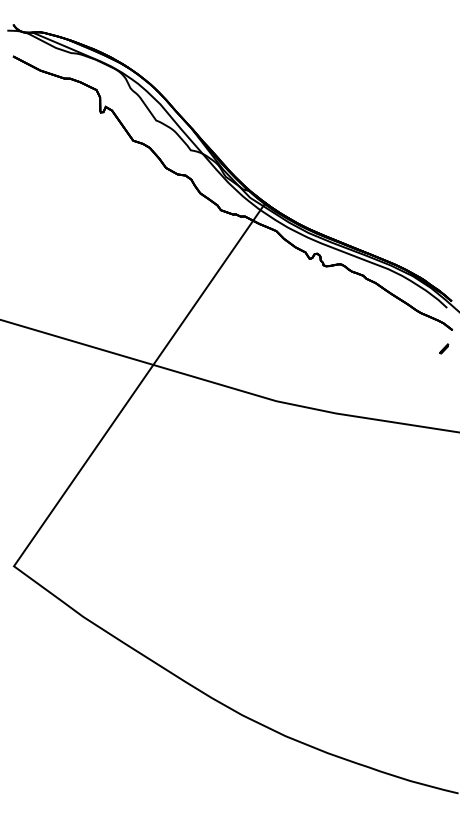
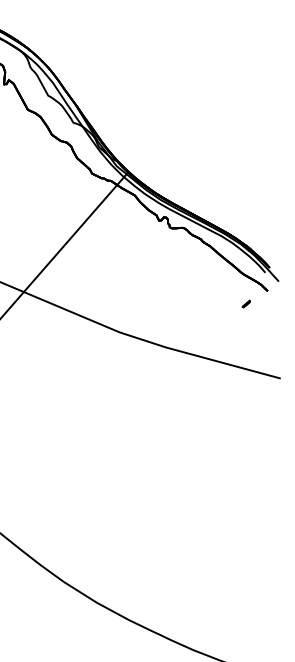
part: (444, 348) -> (246, 303), moved

